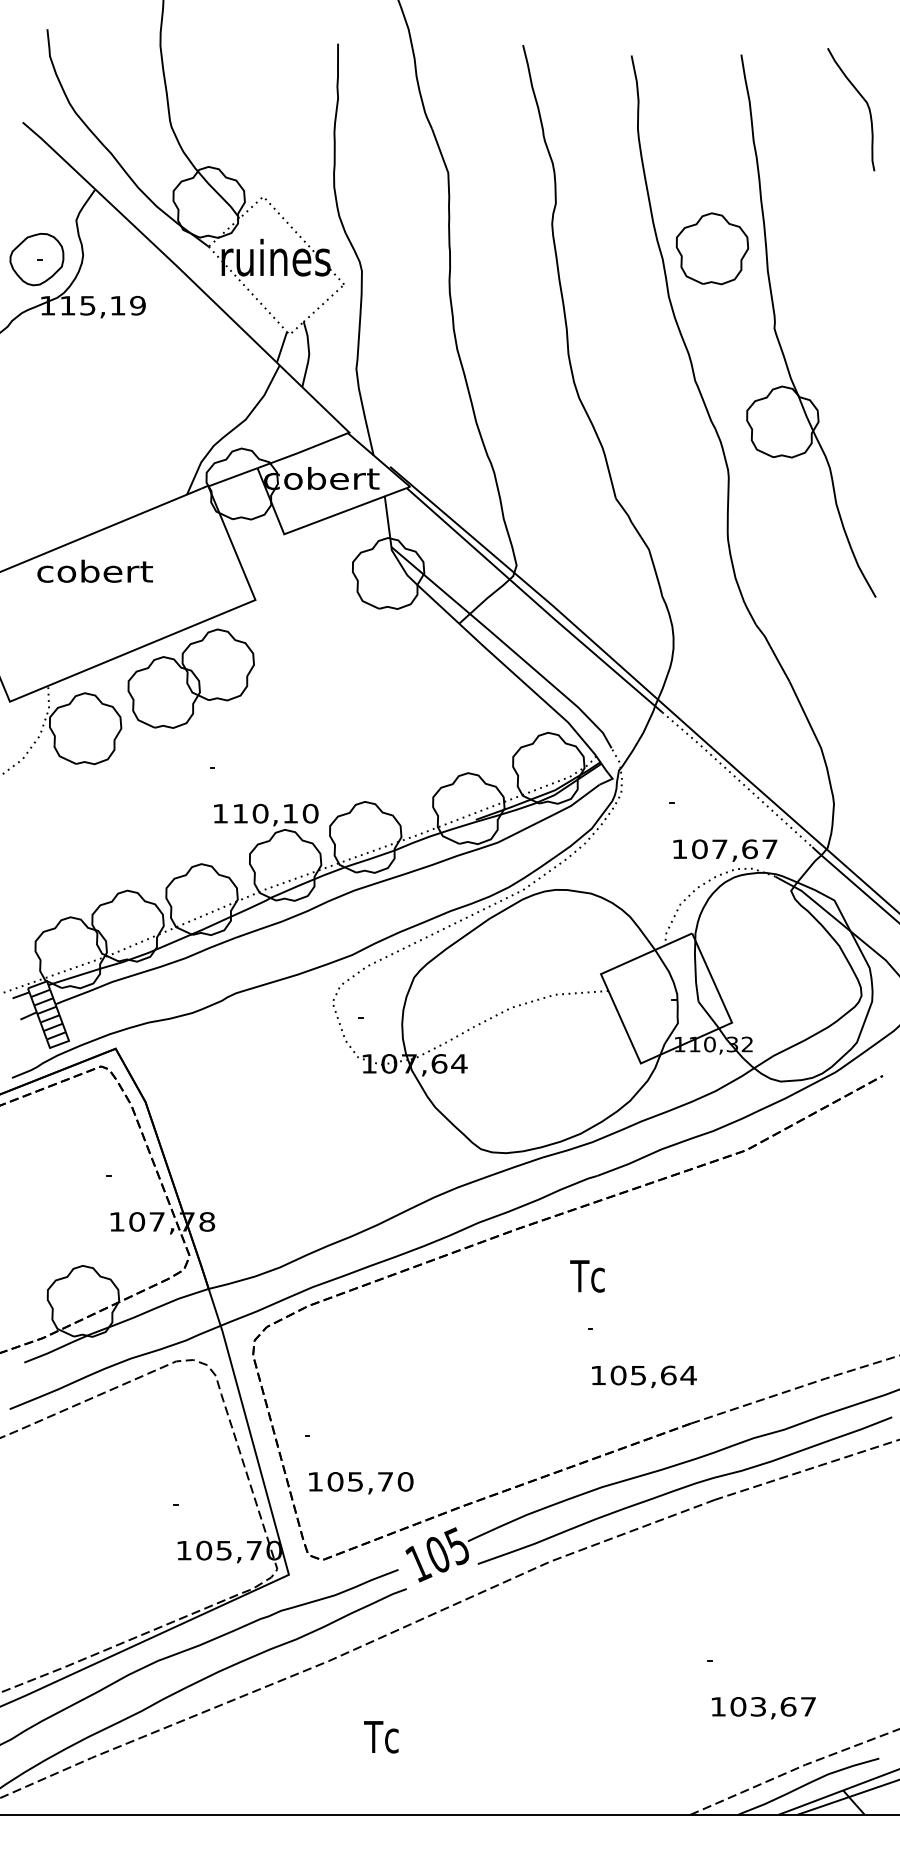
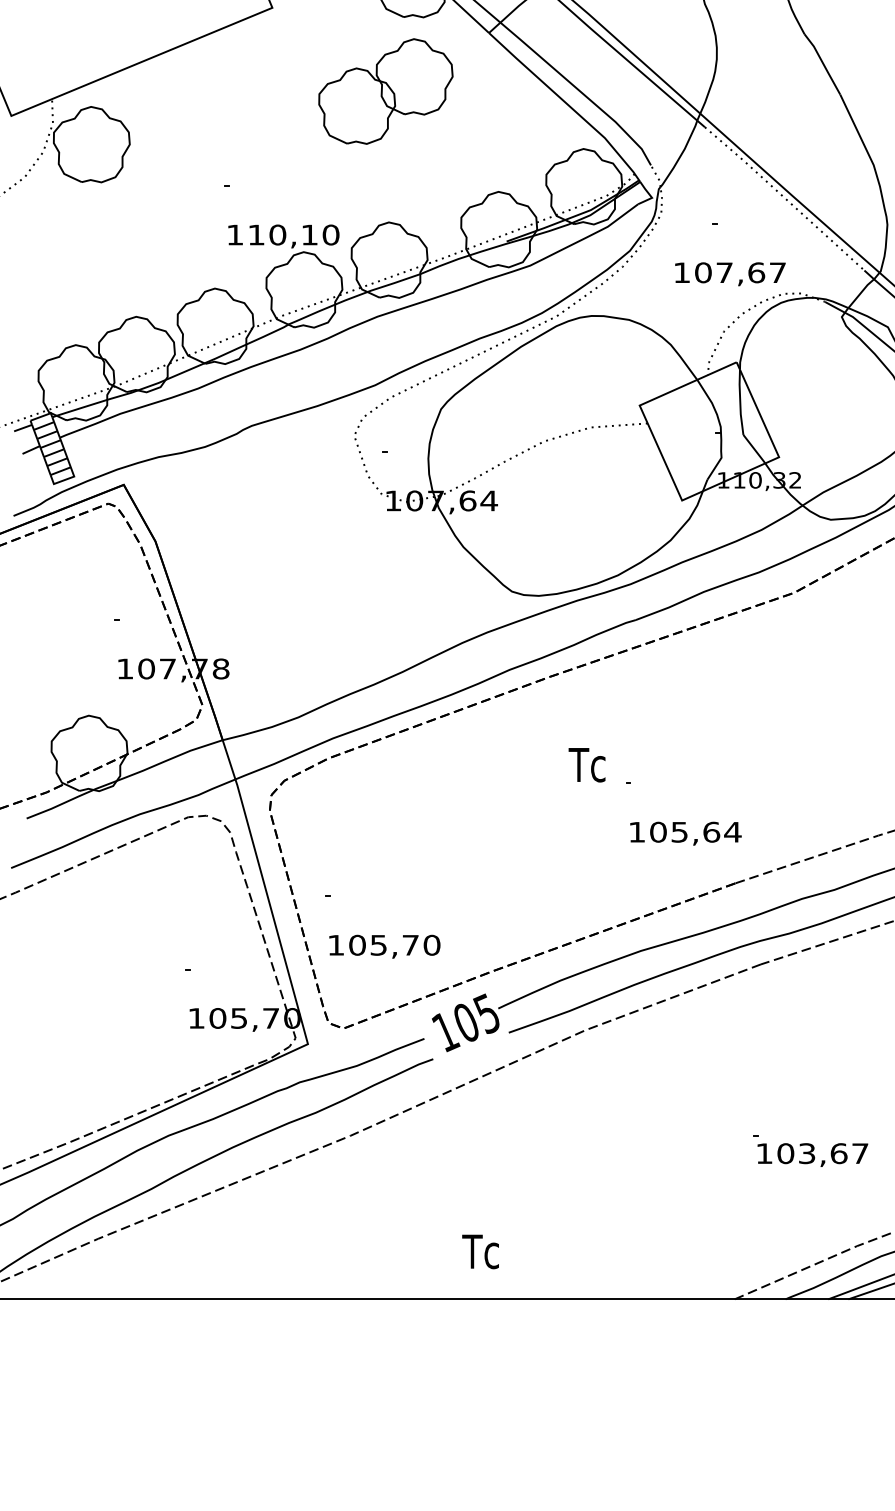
part: (190, 678) -> (385, 91), moved
text: (725, 850) -> (730, 274), moved
text: (587, 1276) -> (587, 765), moved
text: (763, 1708) -> (812, 1155), moved
text: (381, 1737) -> (480, 1252), moved

